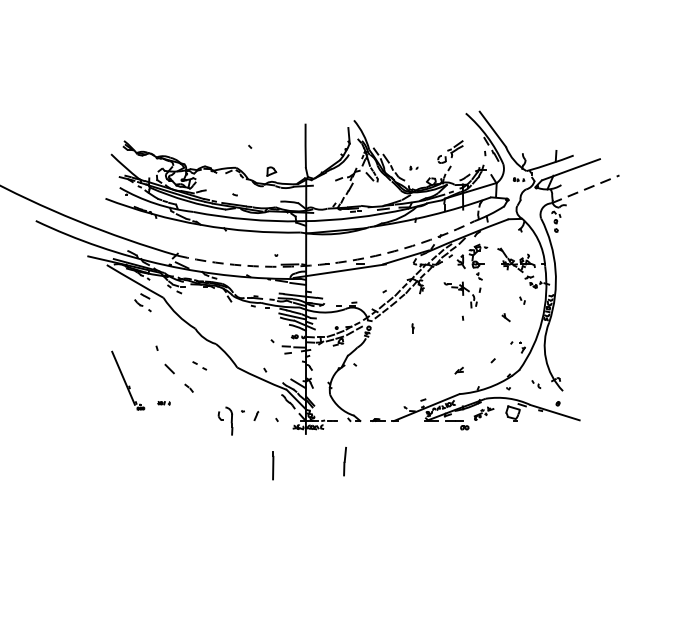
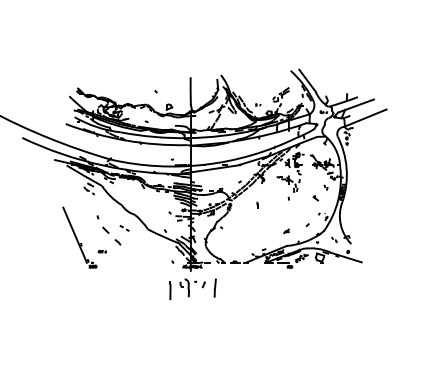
line: (585, 189) -> (365, 118), dashed -> solid
arc: (329, 263) -> (205, 164), dashed -> solid
part: (127, 380) -> (79, 237), size x1.67
part: (238, 420) -> (192, 287), moved

